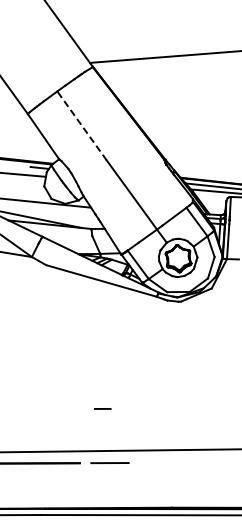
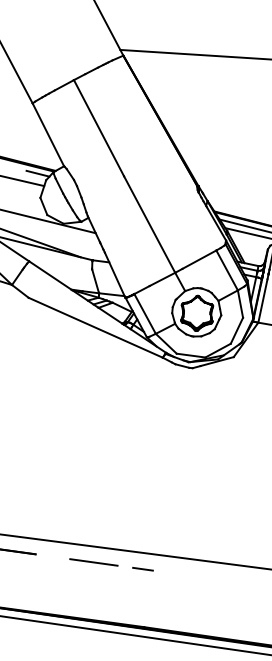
line: (81, 125) -> (98, 127), dashed -> solid
line: (102, 408) -> (142, 568), moved
line: (109, 463) -> (93, 562), moved

